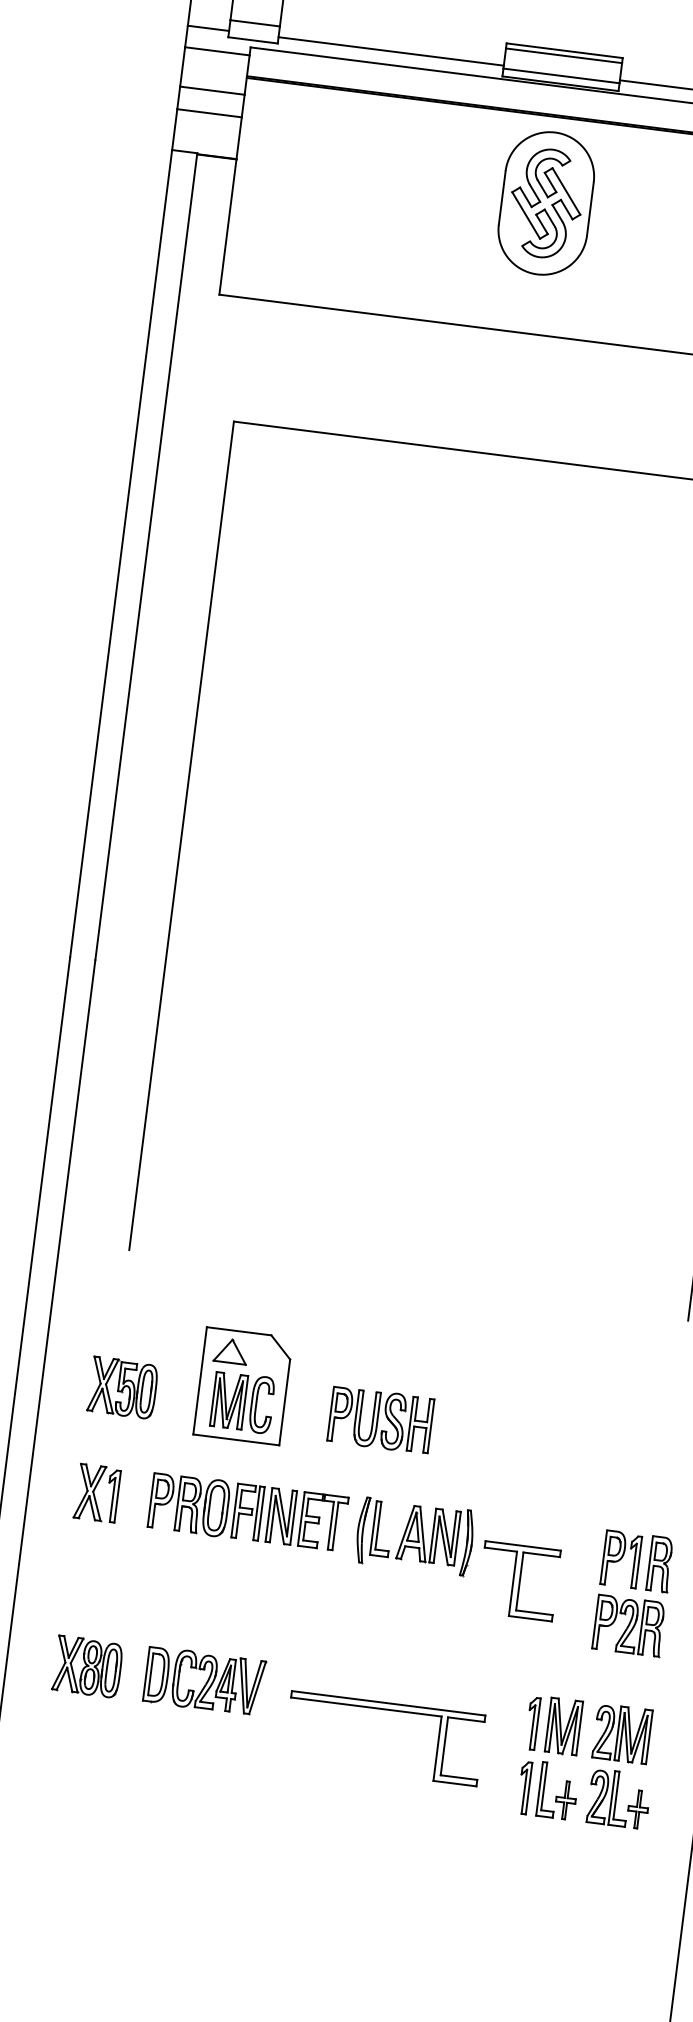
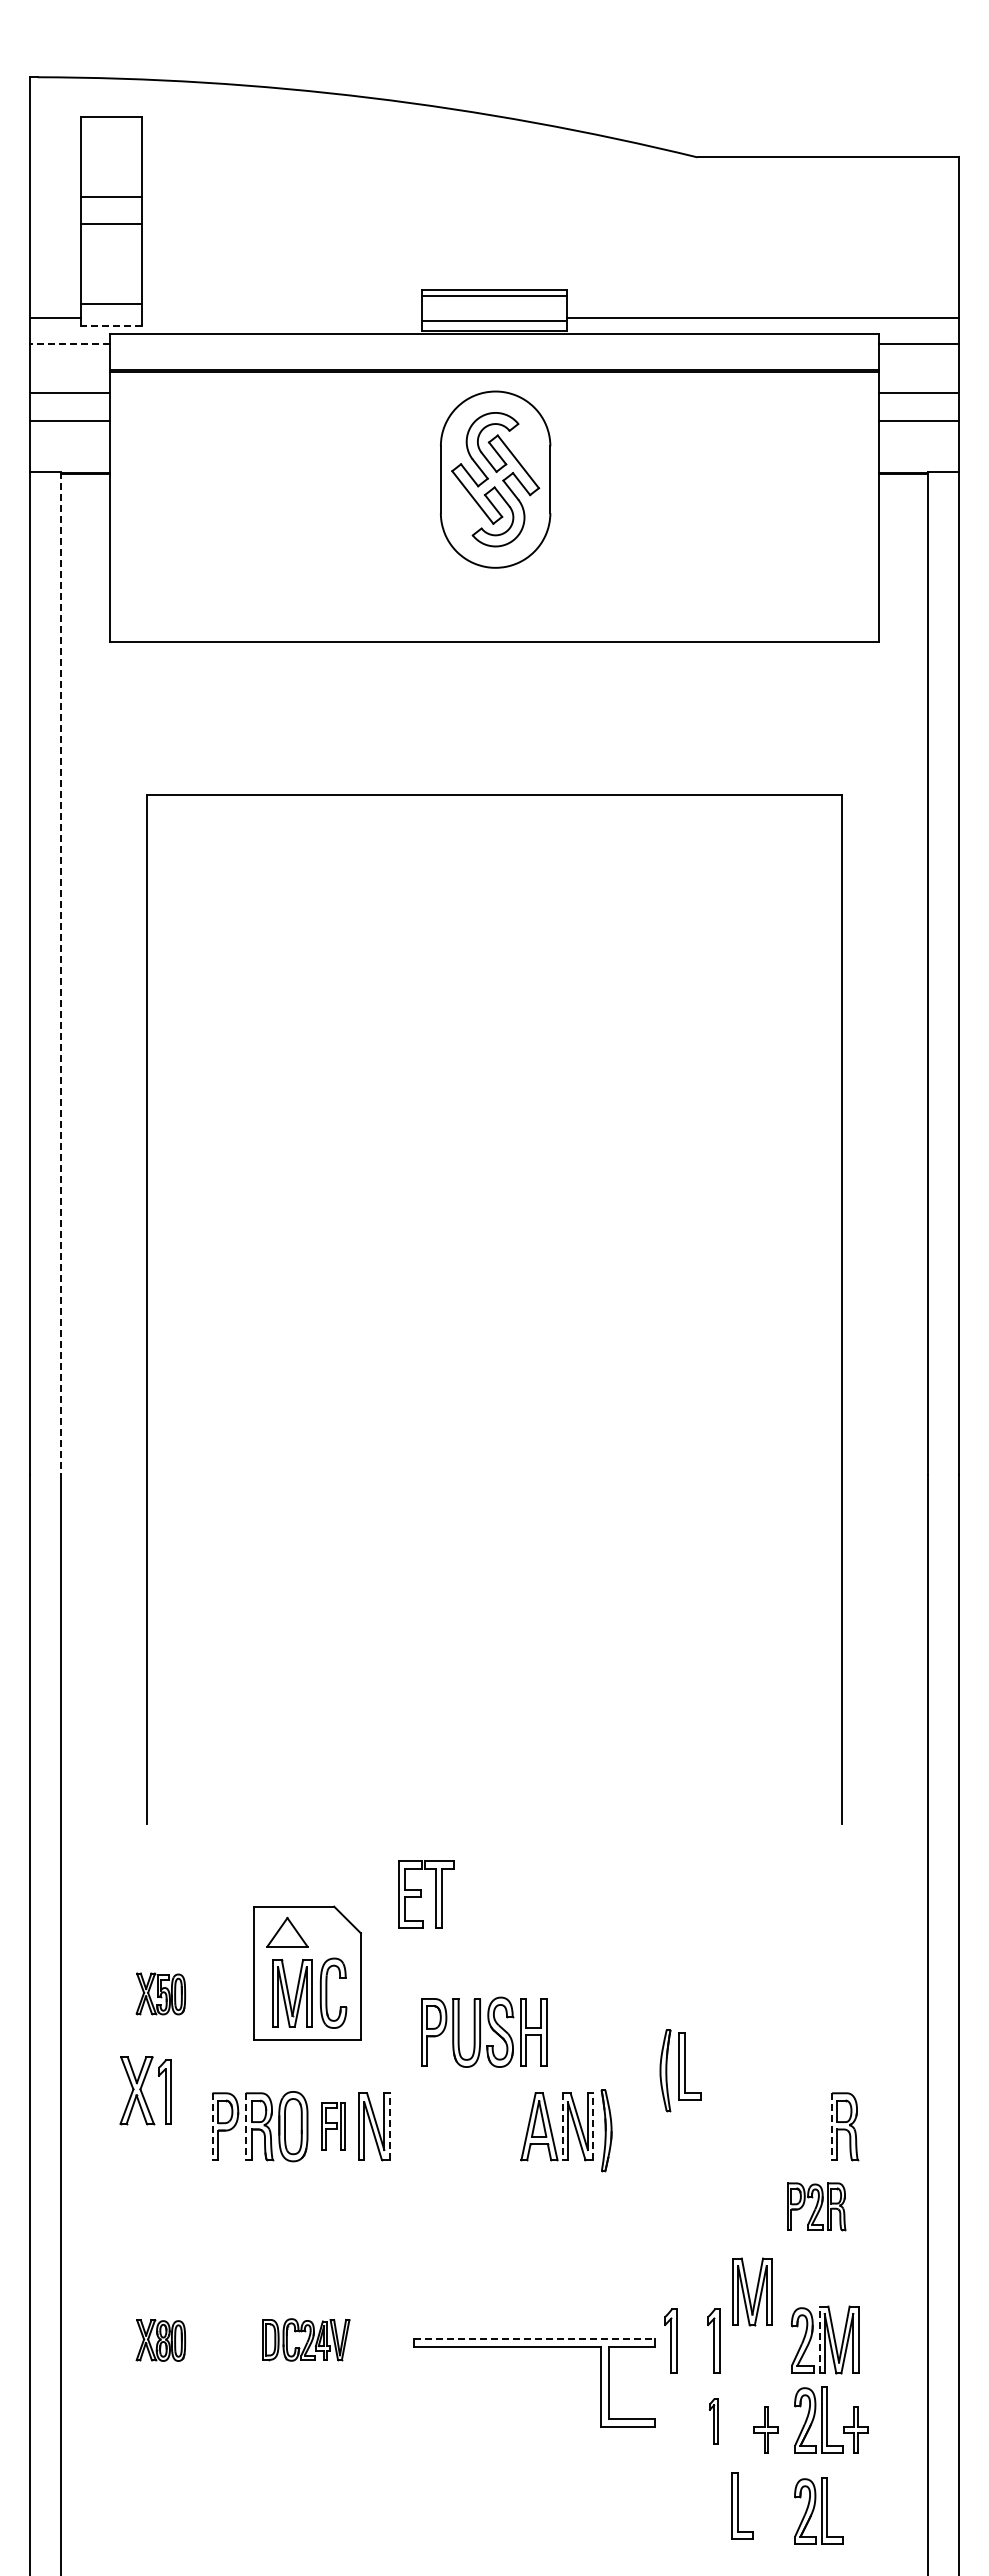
line: (252, 40) -> (111, 325), solid -> dashed
line: (217, 51) -> (69, 344), solid -> dashed
line: (391, 51) -> (282, 317), removed
line: (145, 557) -> (60, 974), solid -> dashed
part: (122, 1387) -> (160, 1993), size x0.6
part: (381, 1419) -> (484, 2031), moved
part: (97, 1493) -> (145, 2090), moved
line: (150, 1500) -> (212, 2127), solid -> dashed
line: (177, 1504) -> (245, 2127), solid -> dashed
part: (248, 1512) -> (333, 2126), size x0.7
line: (293, 1517) -> (389, 2126), solid -> dashed
part: (323, 1521) -> (426, 1894), moved
part: (374, 1531) -> (680, 2070), moved
line: (432, 1536) -> (562, 2127), solid -> dashed
line: (457, 1538) -> (593, 2126), solid -> dashed
part: (621, 1559) -> (796, 2126), removed
line: (649, 1563) -> (832, 2127), solid -> dashed
part: (518, 1580) -> (674, 2168), removed
part: (628, 1625) -> (816, 2206), size x0.7
part: (87, 1666) -> (160, 2340), size x0.6
part: (205, 1680) -> (306, 2339), size x0.6
line: (389, 1703) -> (535, 2338), solid -> dashed
part: (497, 1718) -> (670, 2340), added
part: (563, 1726) -> (752, 2291), moved
line: (617, 1733) -> (819, 2339), solid -> dashed
part: (524, 1787) -> (713, 2420), size x0.7
part: (547, 1789) -> (742, 2505), moved
part: (599, 1870) -> (818, 2510), added

